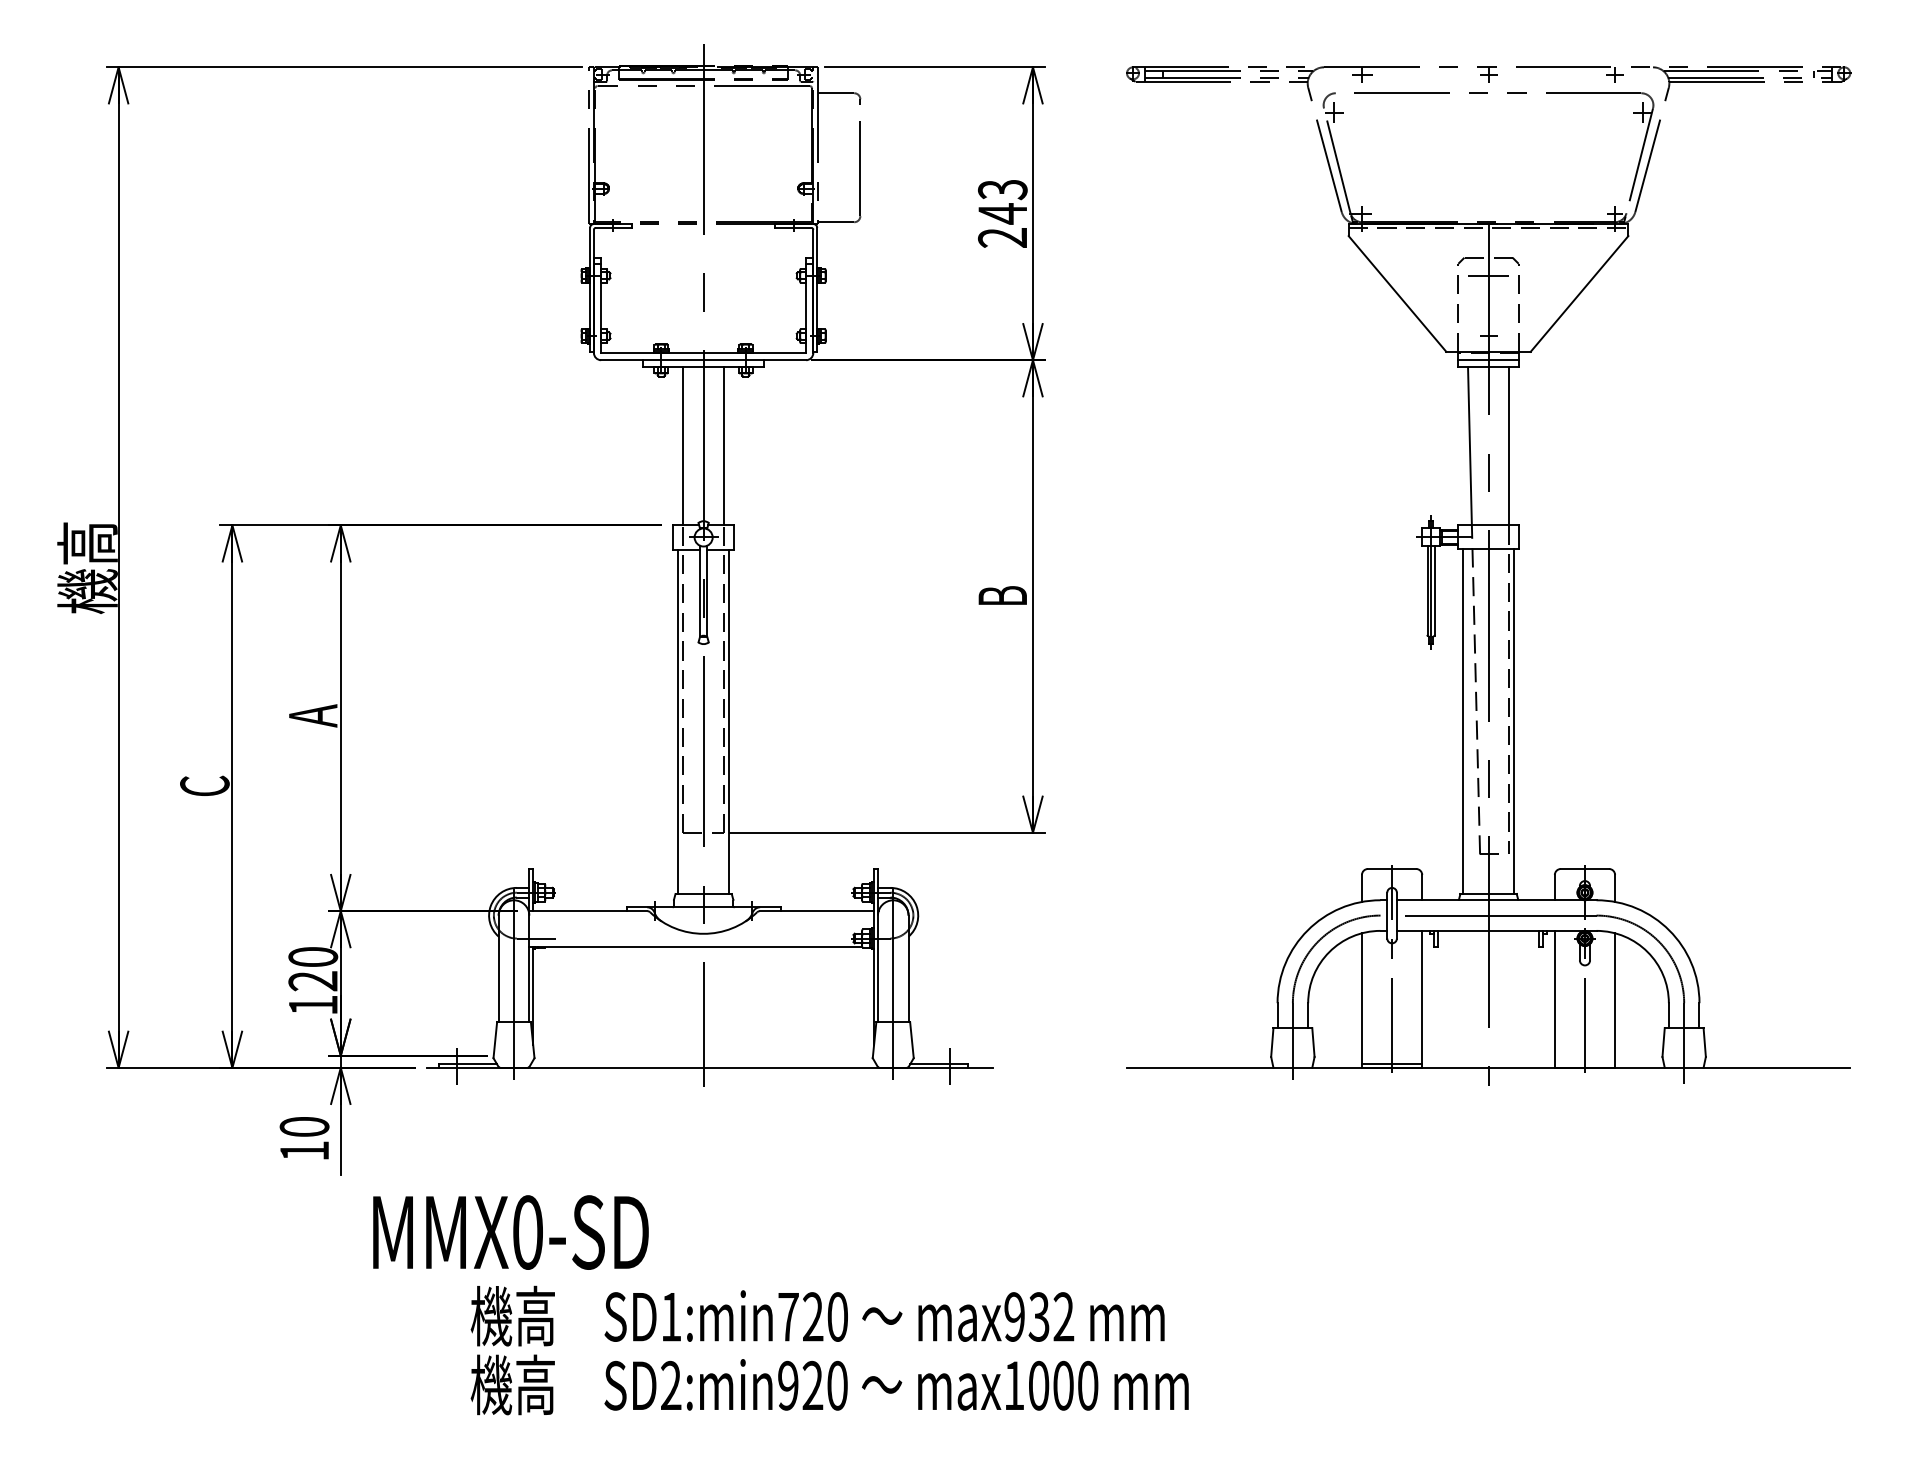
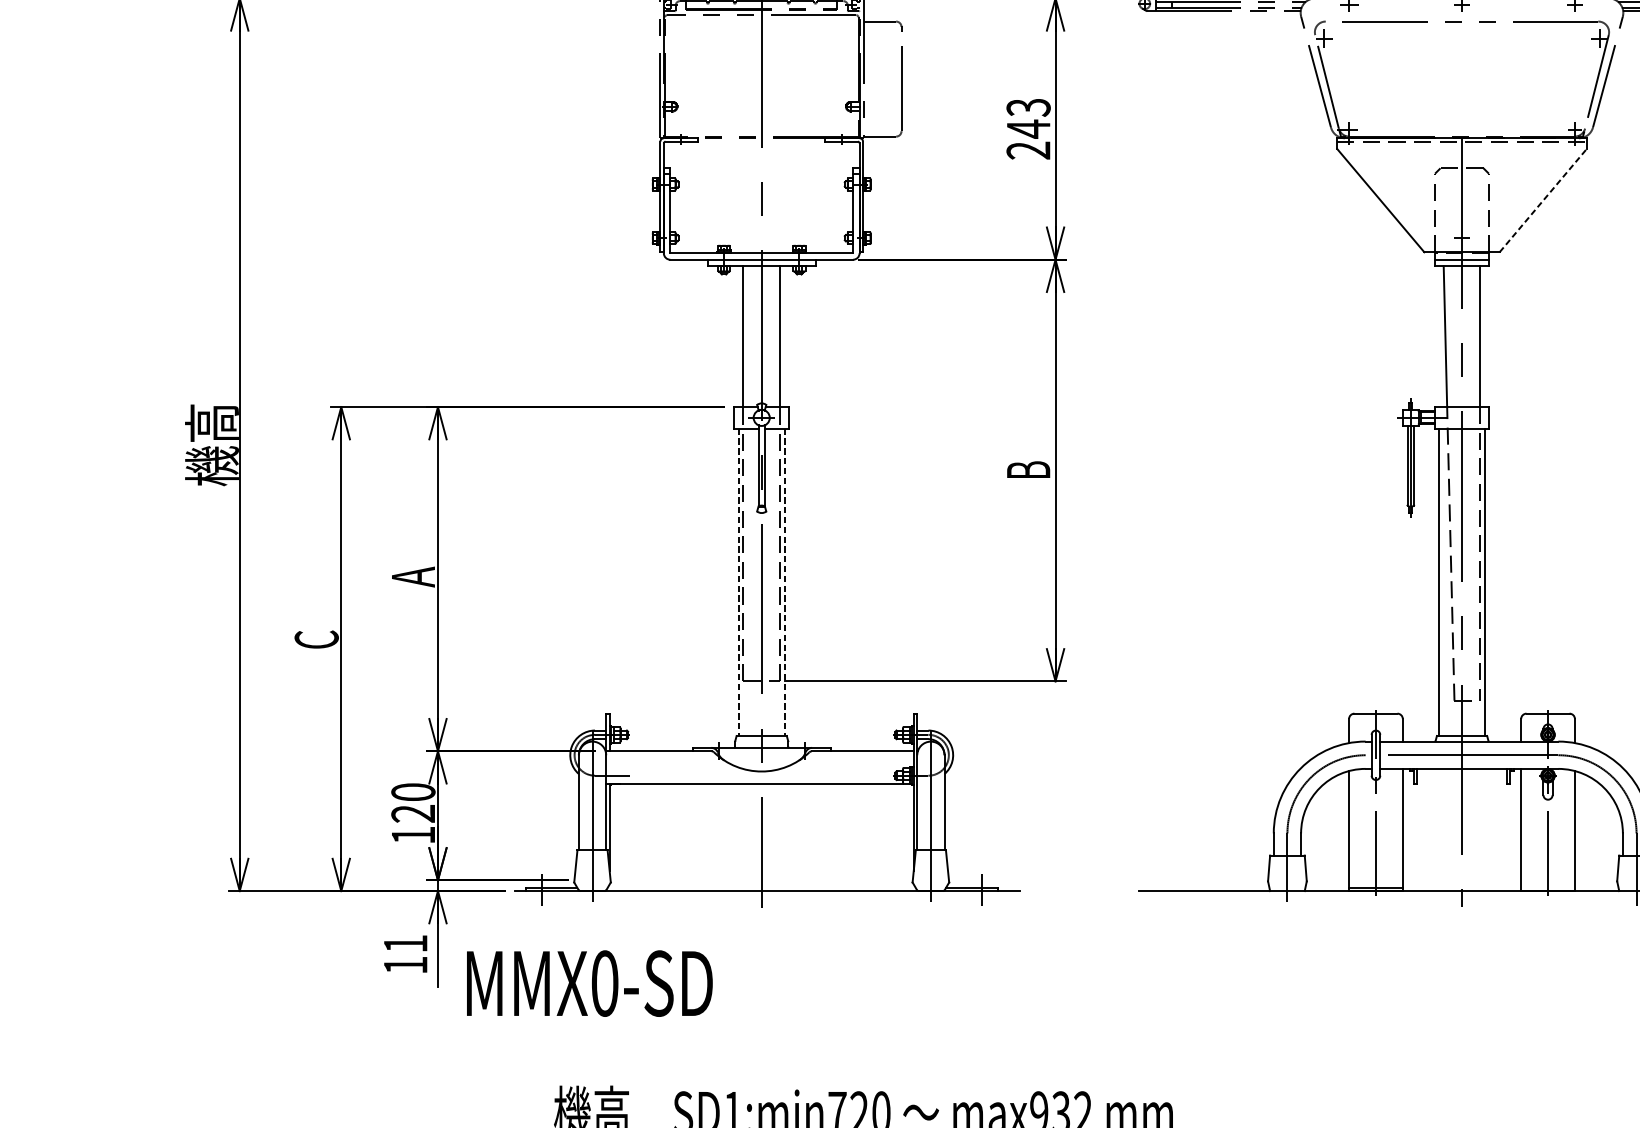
line: (1488, 275) -> (1461, 184), removed
line: (1579, 293) -> (1543, 200), solid -> dashed
line: (677, 722) -> (738, 582), solid -> dashed
line: (729, 722) -> (784, 582), solid -> dashed
text: (304, 1126) -> (405, 943), 10 -> 11
text: (510, 1232) -> (589, 983), moved

